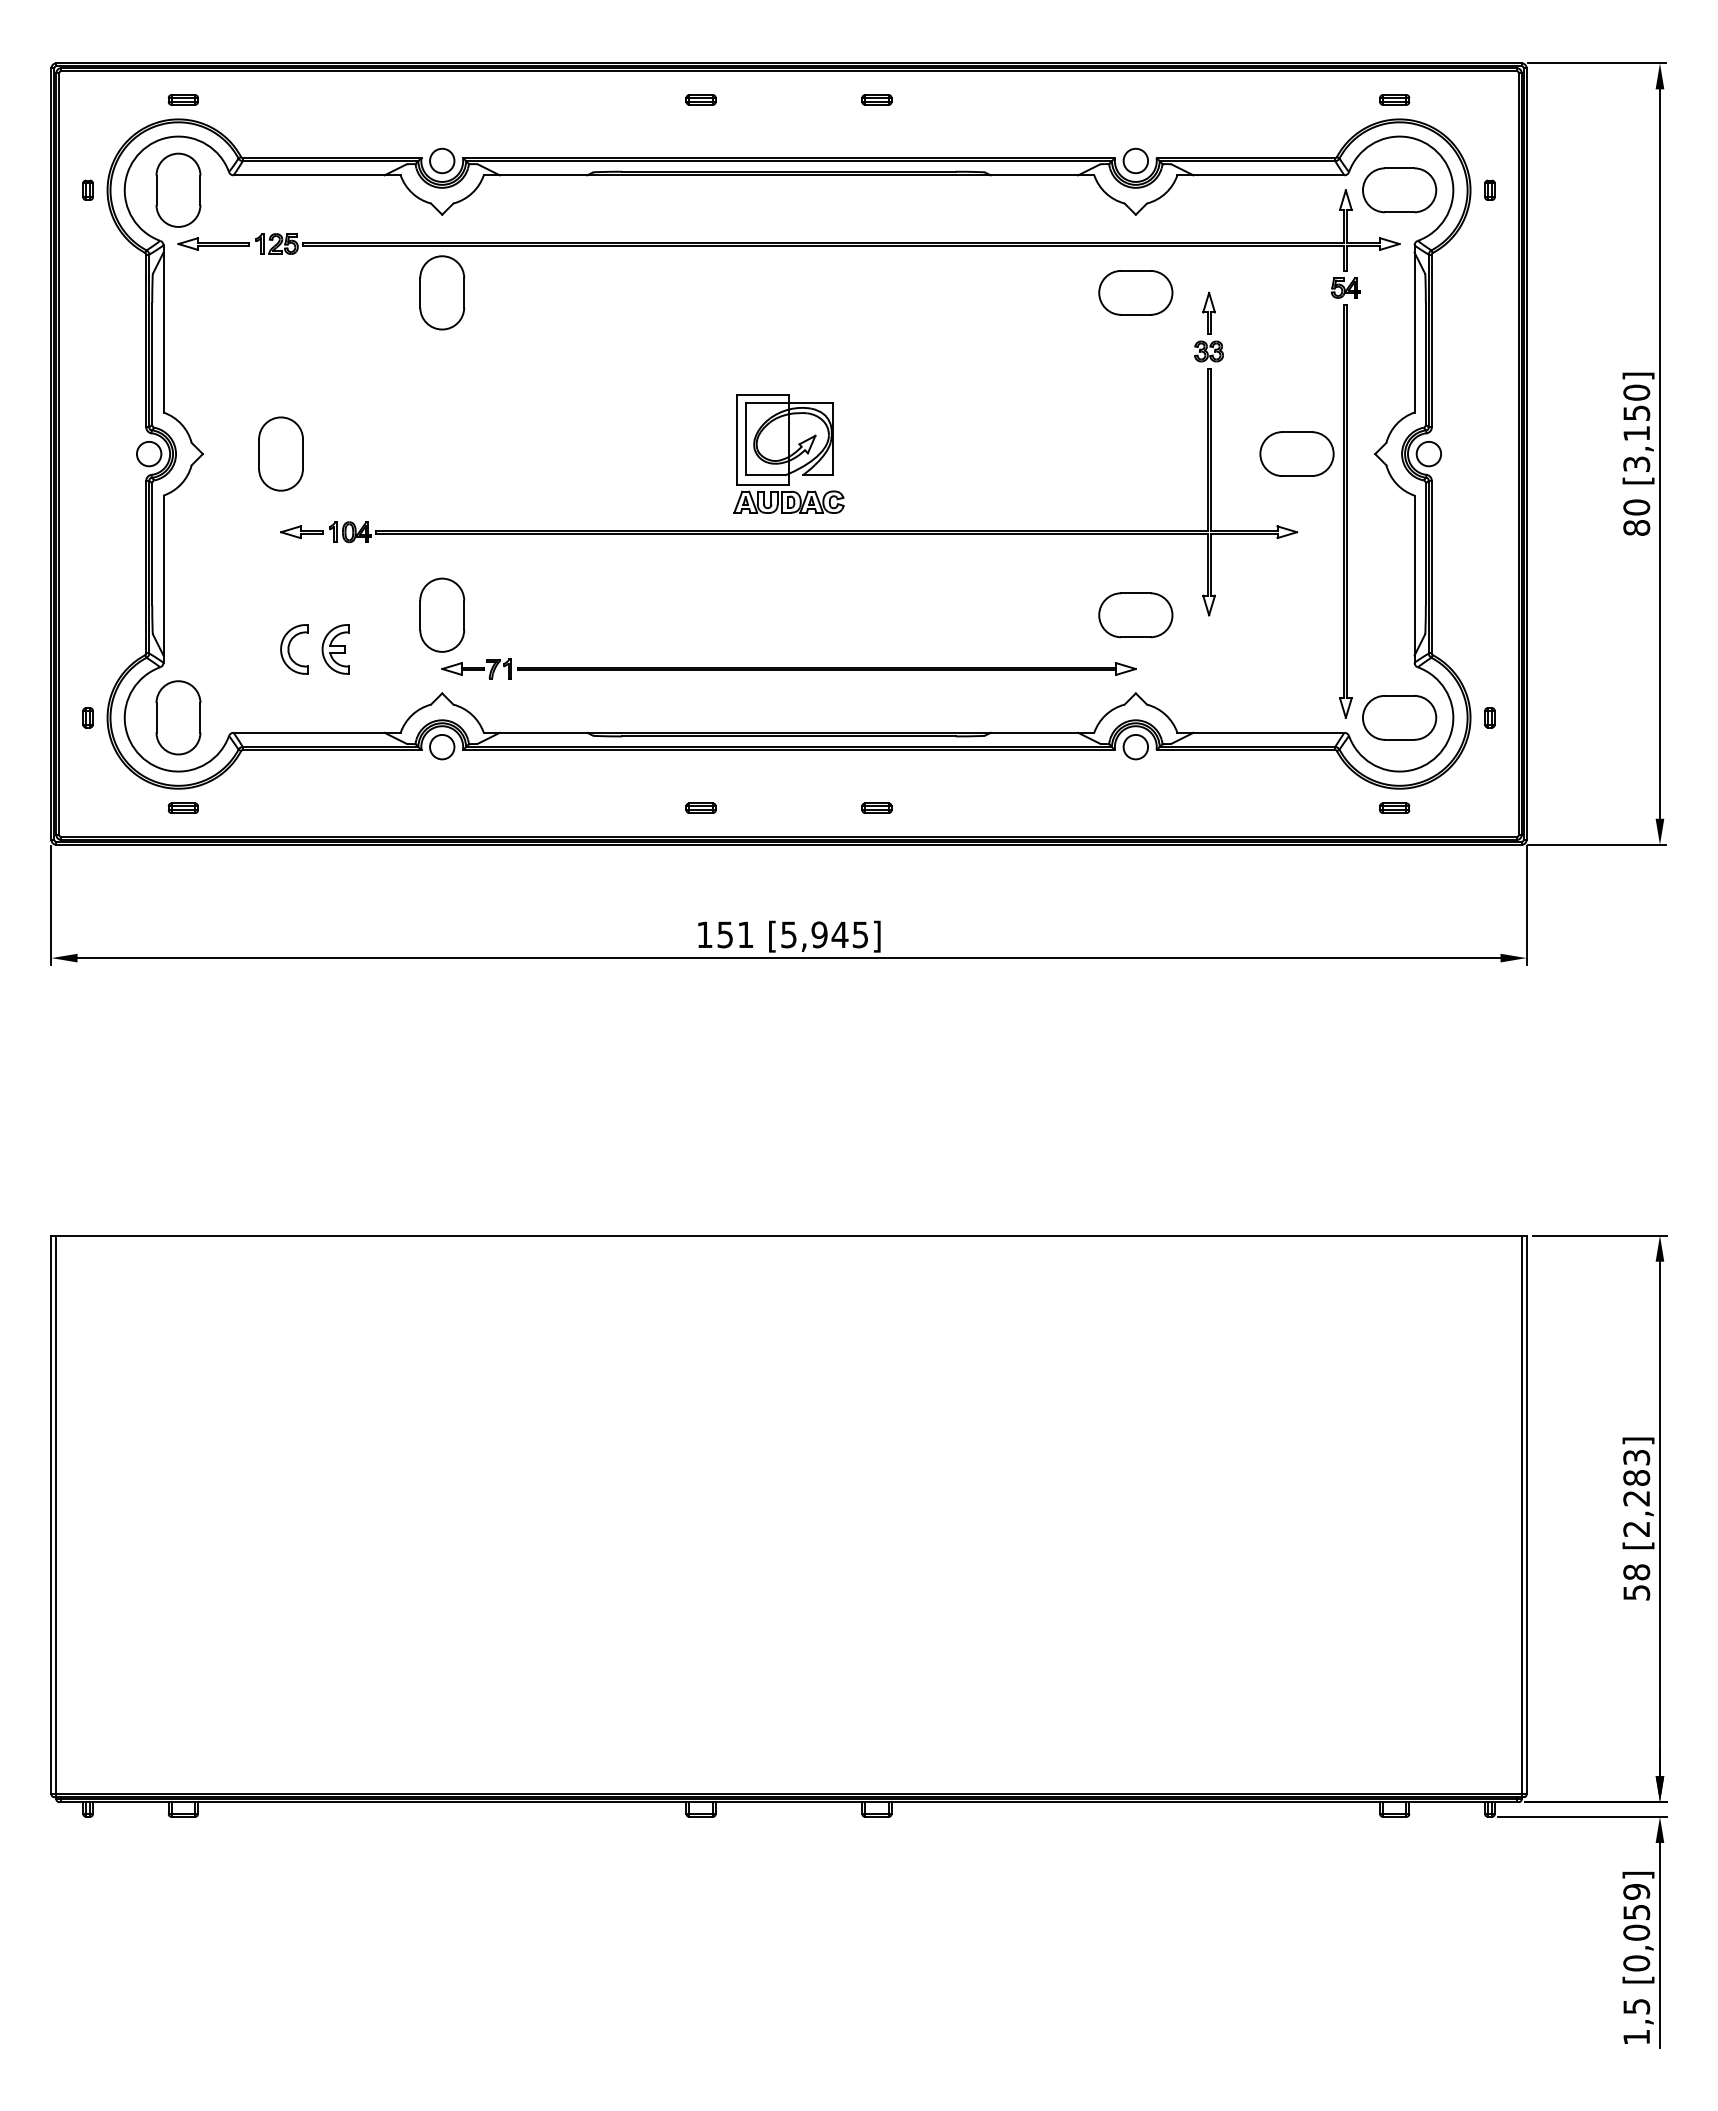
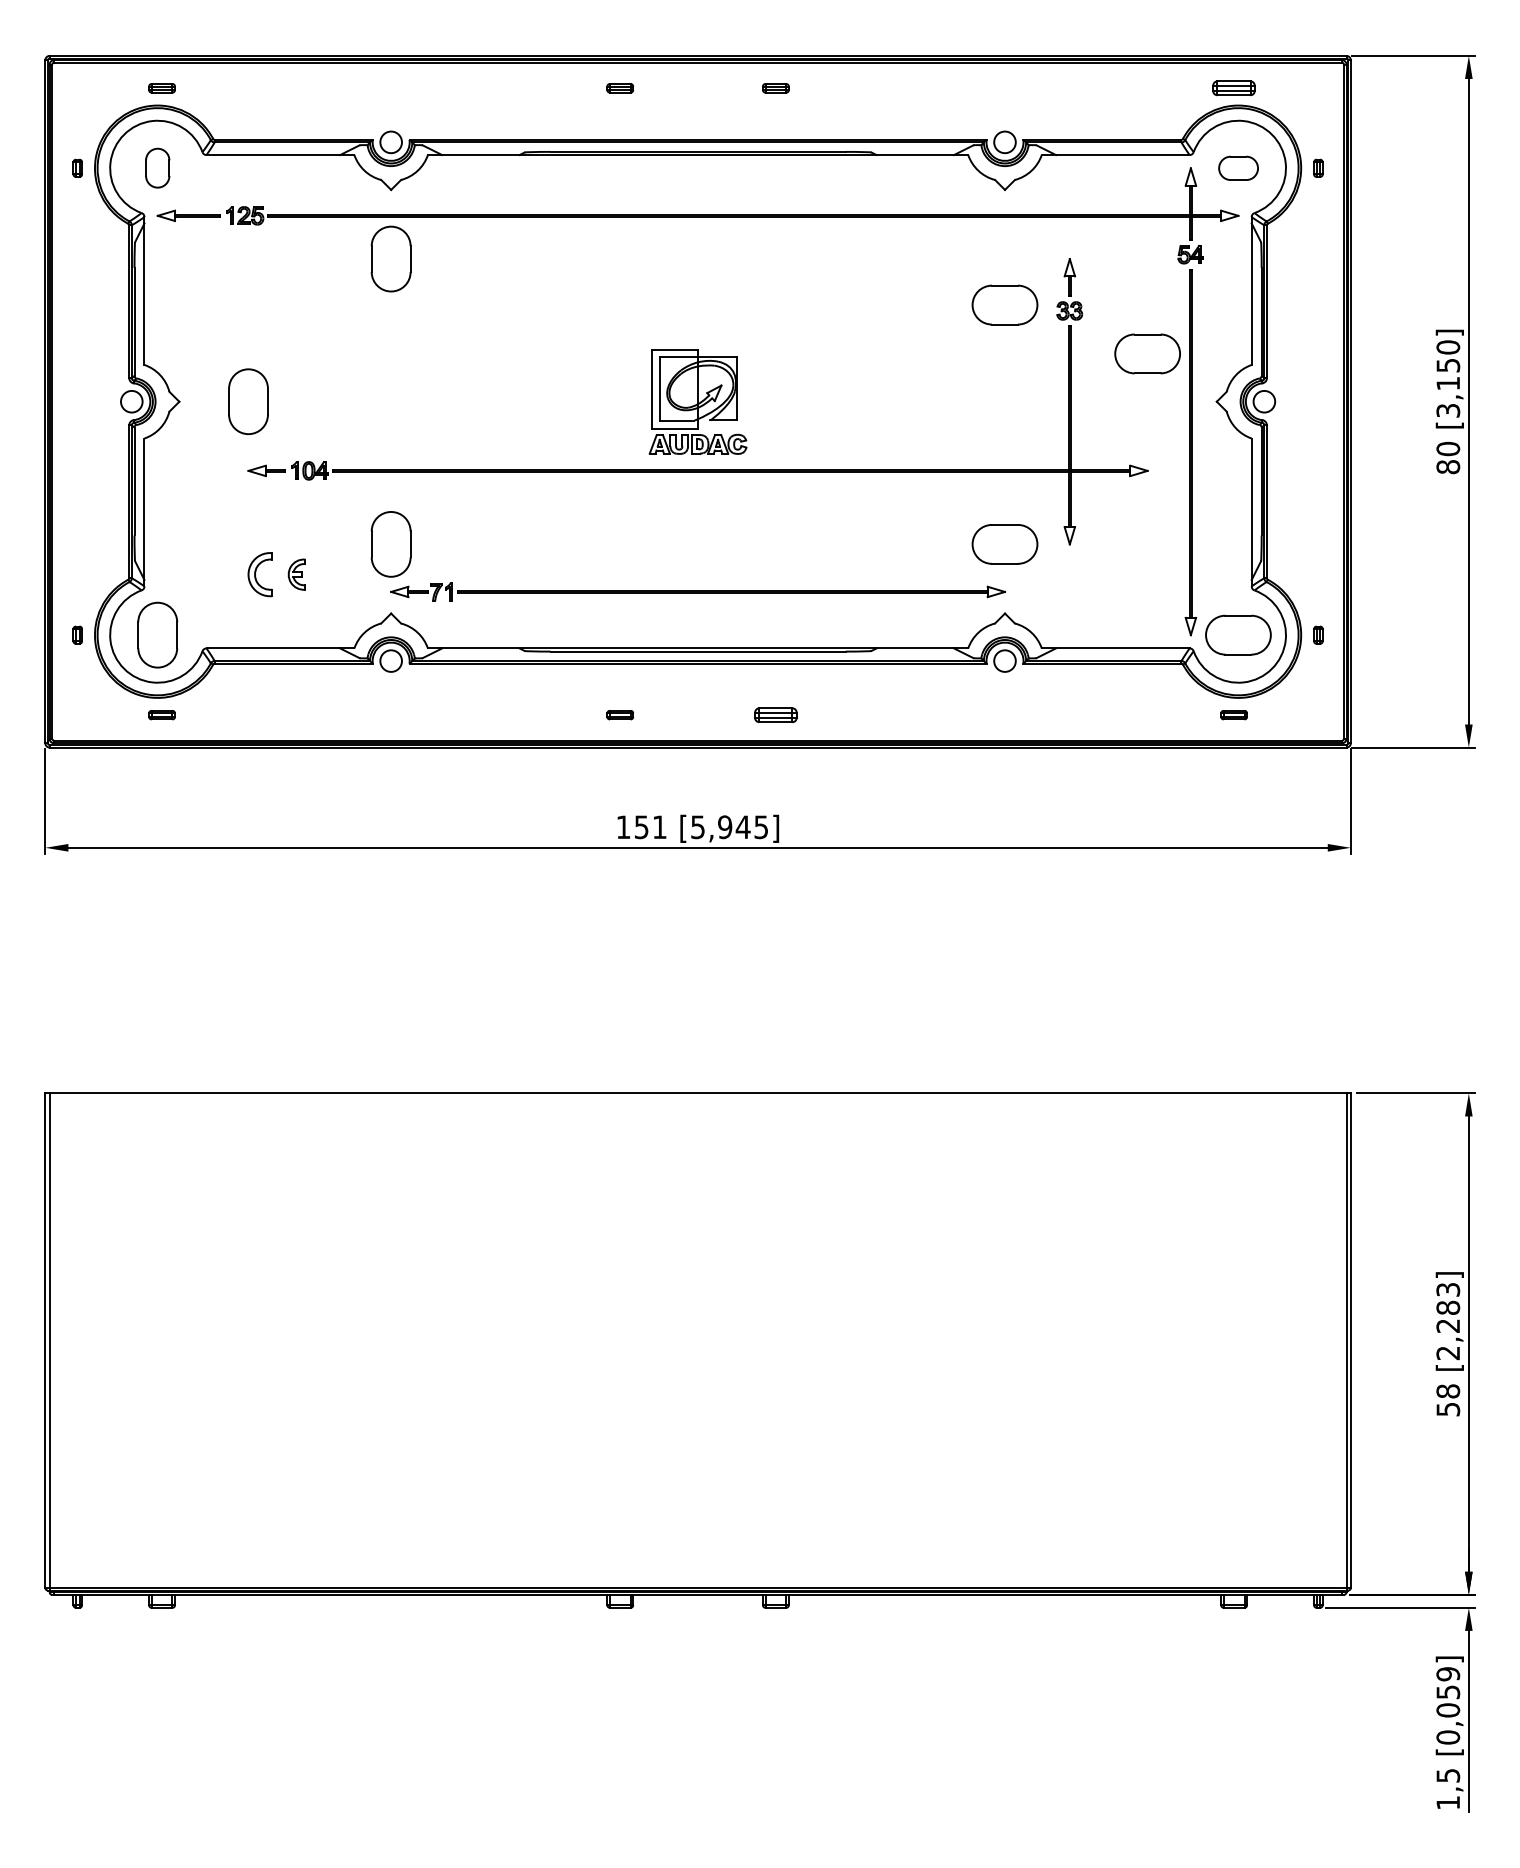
part: (1394, 99) -> (1233, 87), size x1.6
part: (178, 189) -> (157, 167), size x0.6
part: (1399, 190) -> (1238, 168), size x0.6
part: (1135, 292) -> (1004, 304), moved
part: (1296, 453) -> (1147, 353), moved
part: (335, 649) -> (296, 574), size x0.7
part: (876, 807) -> (775, 714), size x1.6

